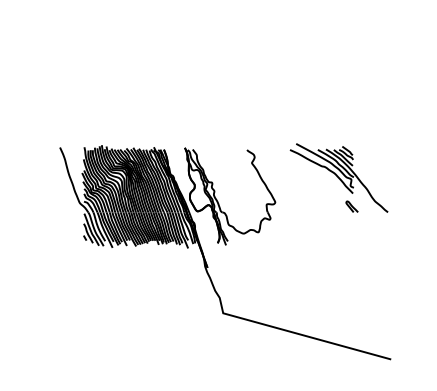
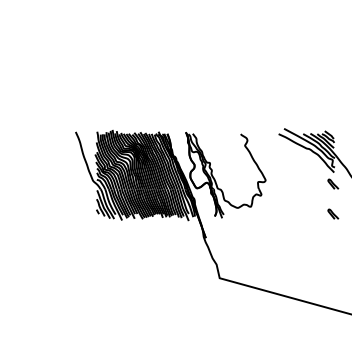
curve: (351, 240) -> (332, 214), added

